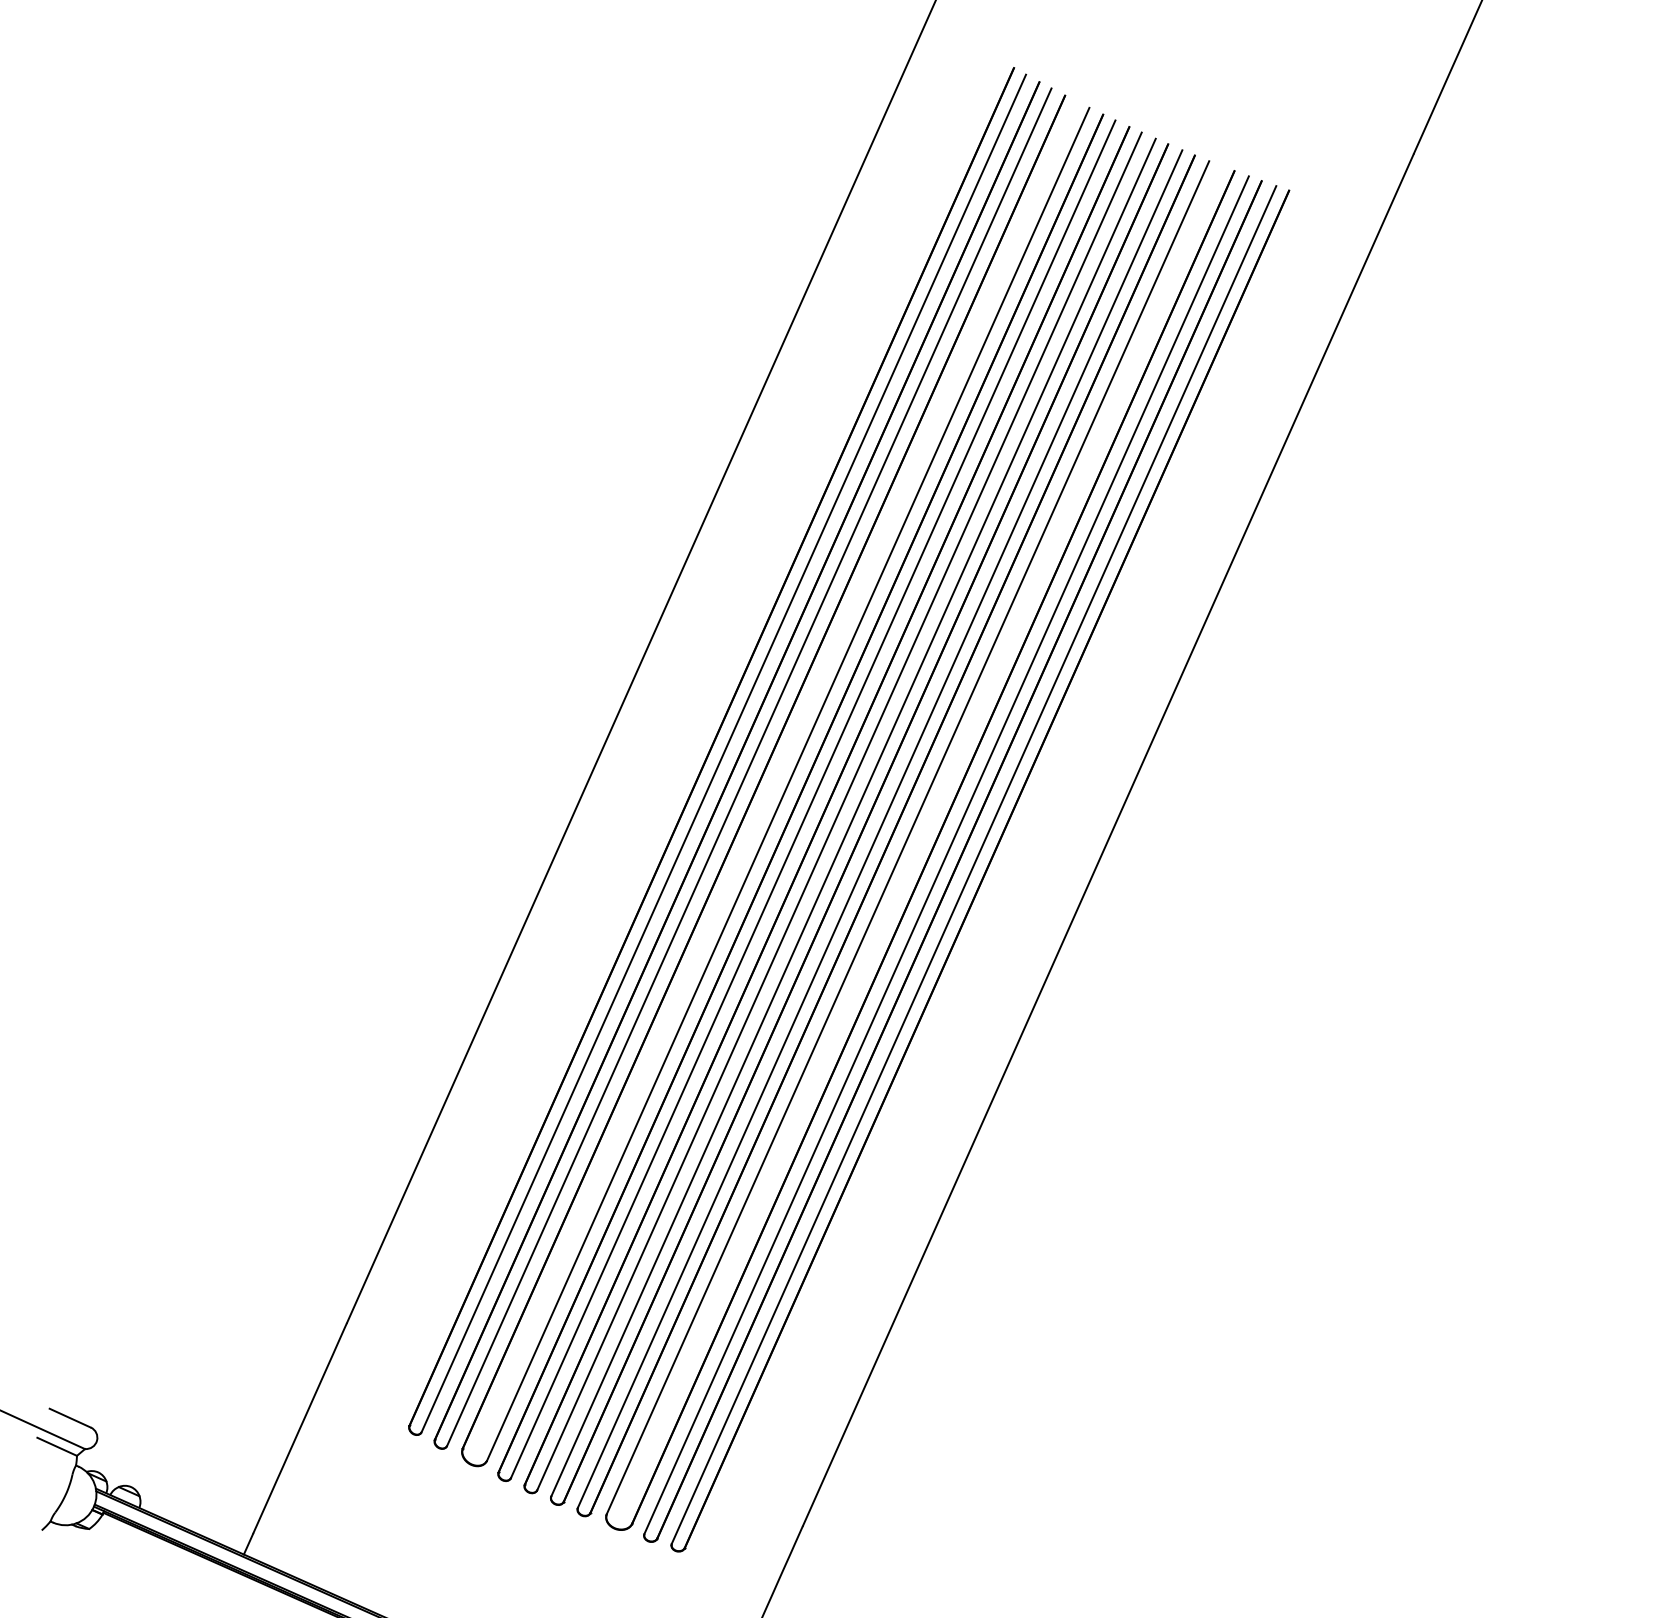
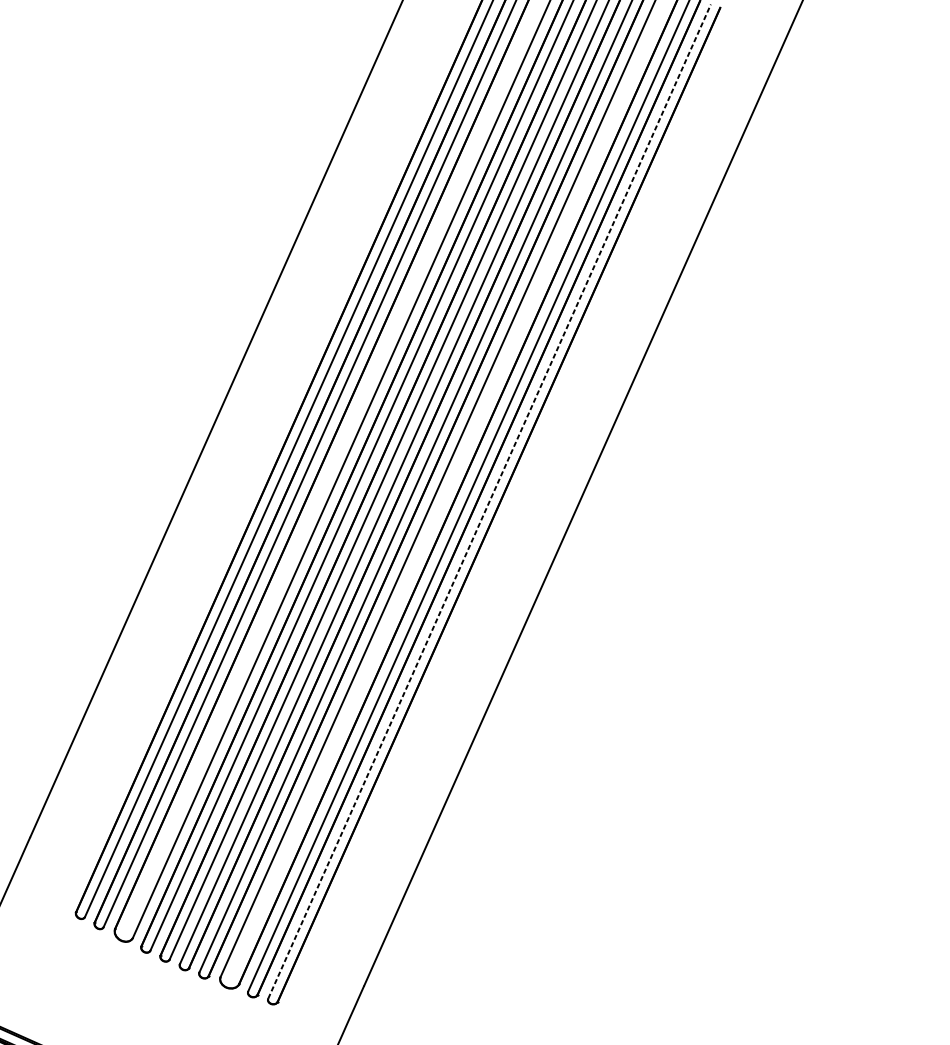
line: (974, 864) -> (489, 501), solid -> dashed

